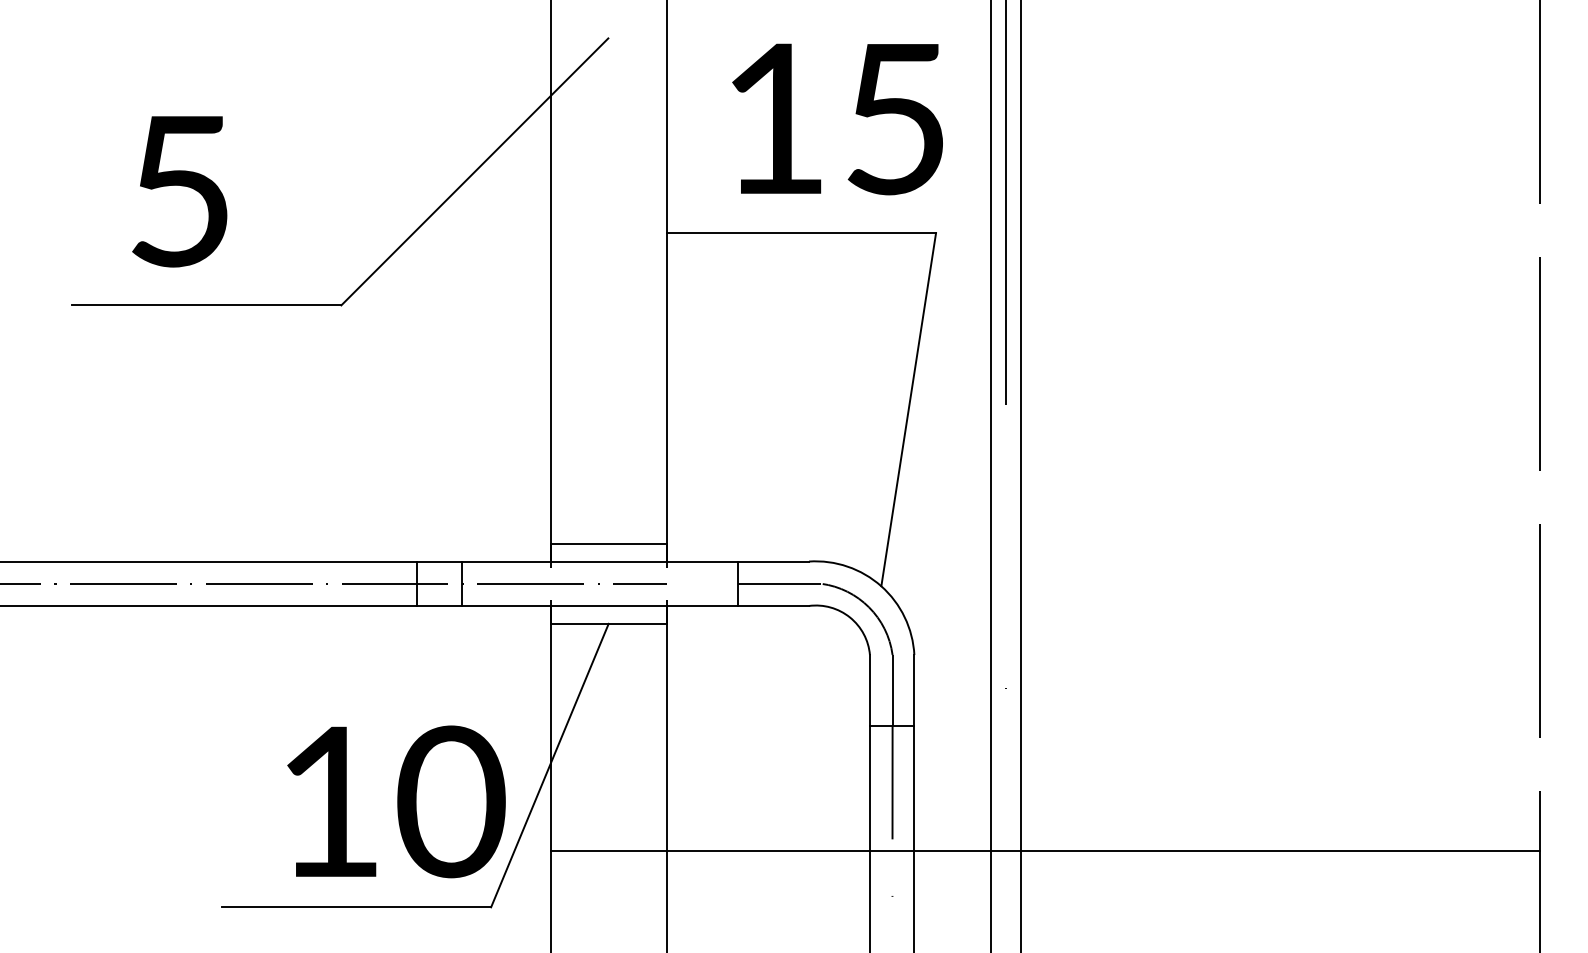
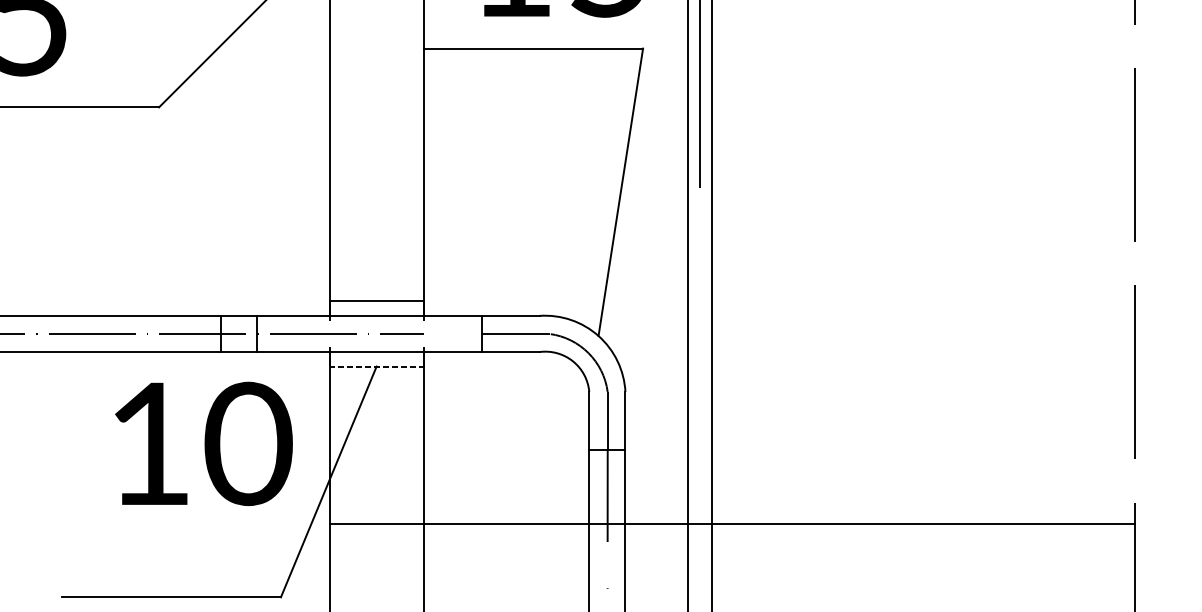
line: (608, 623) -> (376, 366), solid -> dashed
text: (396, 801) -> (203, 443), moved
line: (1045, 850) -> (732, 523), moved

